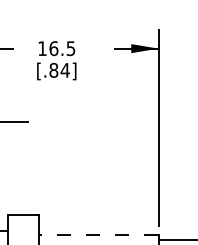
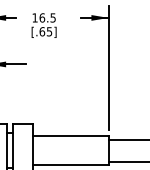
text: (58, 69) -> (45, 31), [.84] -> [.65]
line: (98, 235) -> (70, 136), dashed -> solid

